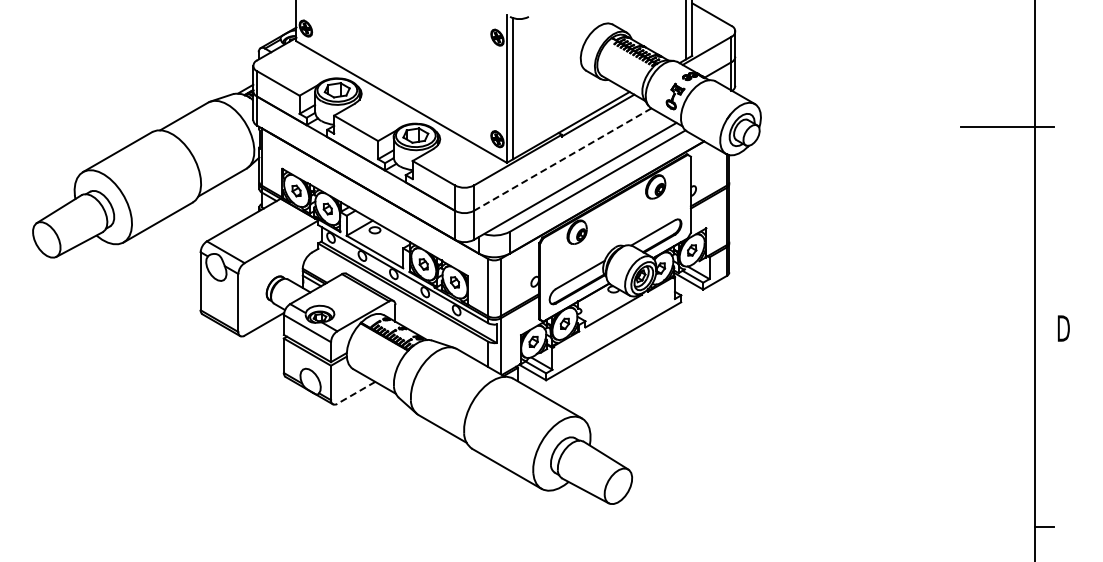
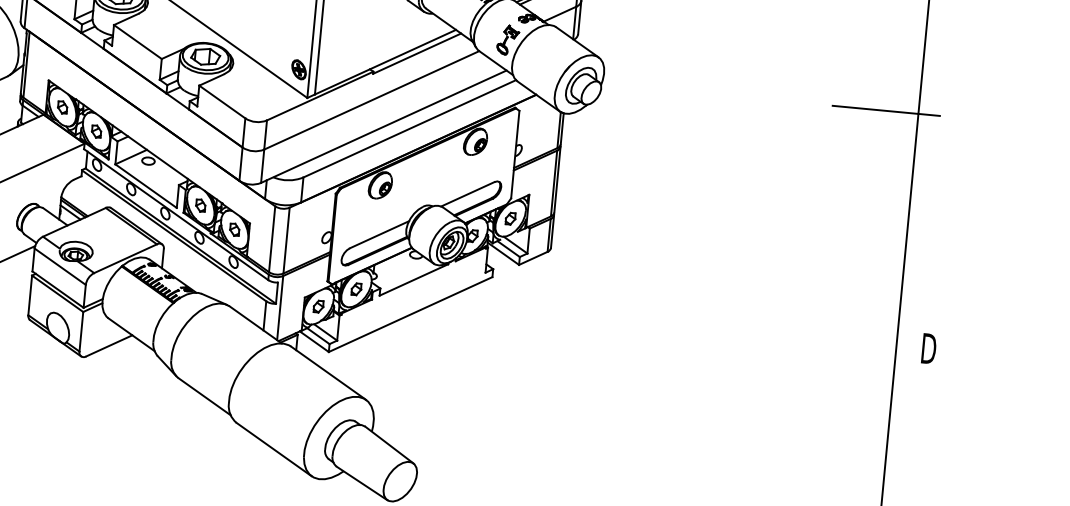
line: (562, 159) -> (371, 100), dashed -> solid
line: (356, 392) -> (109, 345), dashed -> solid

